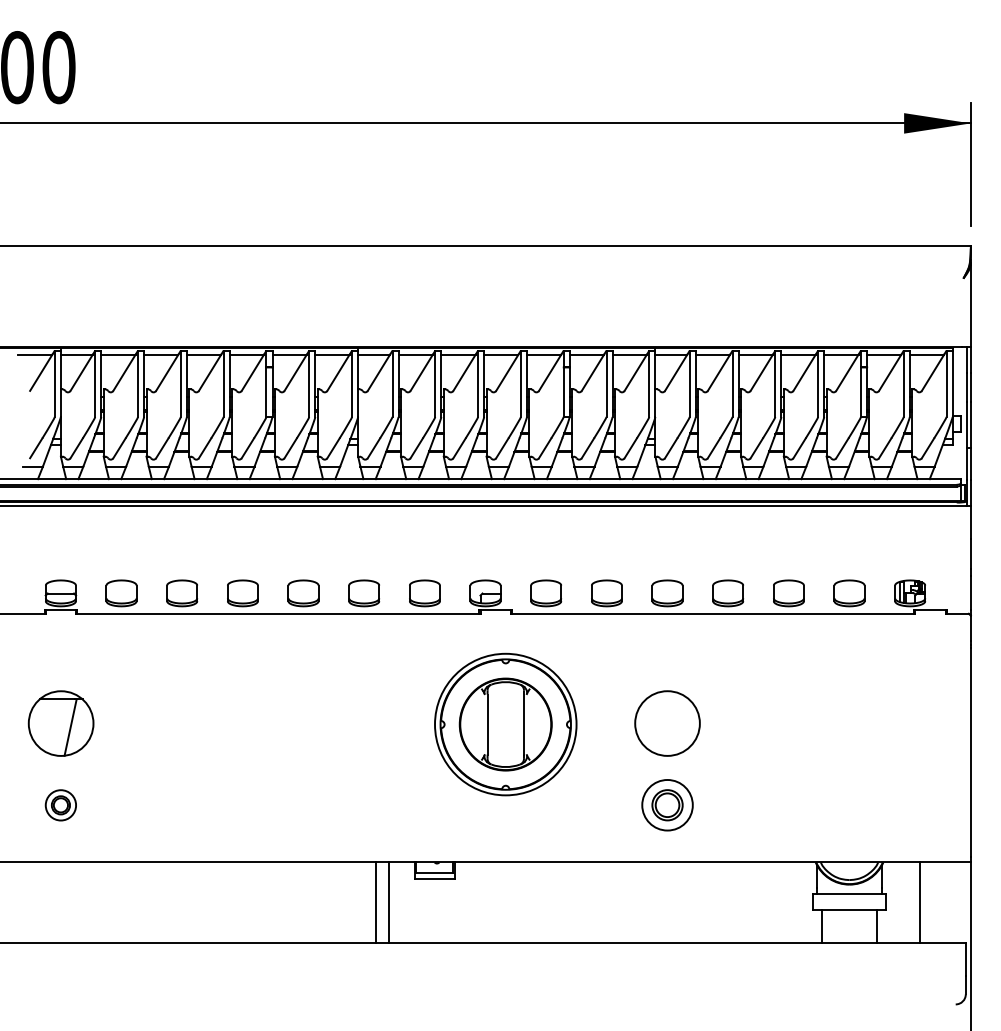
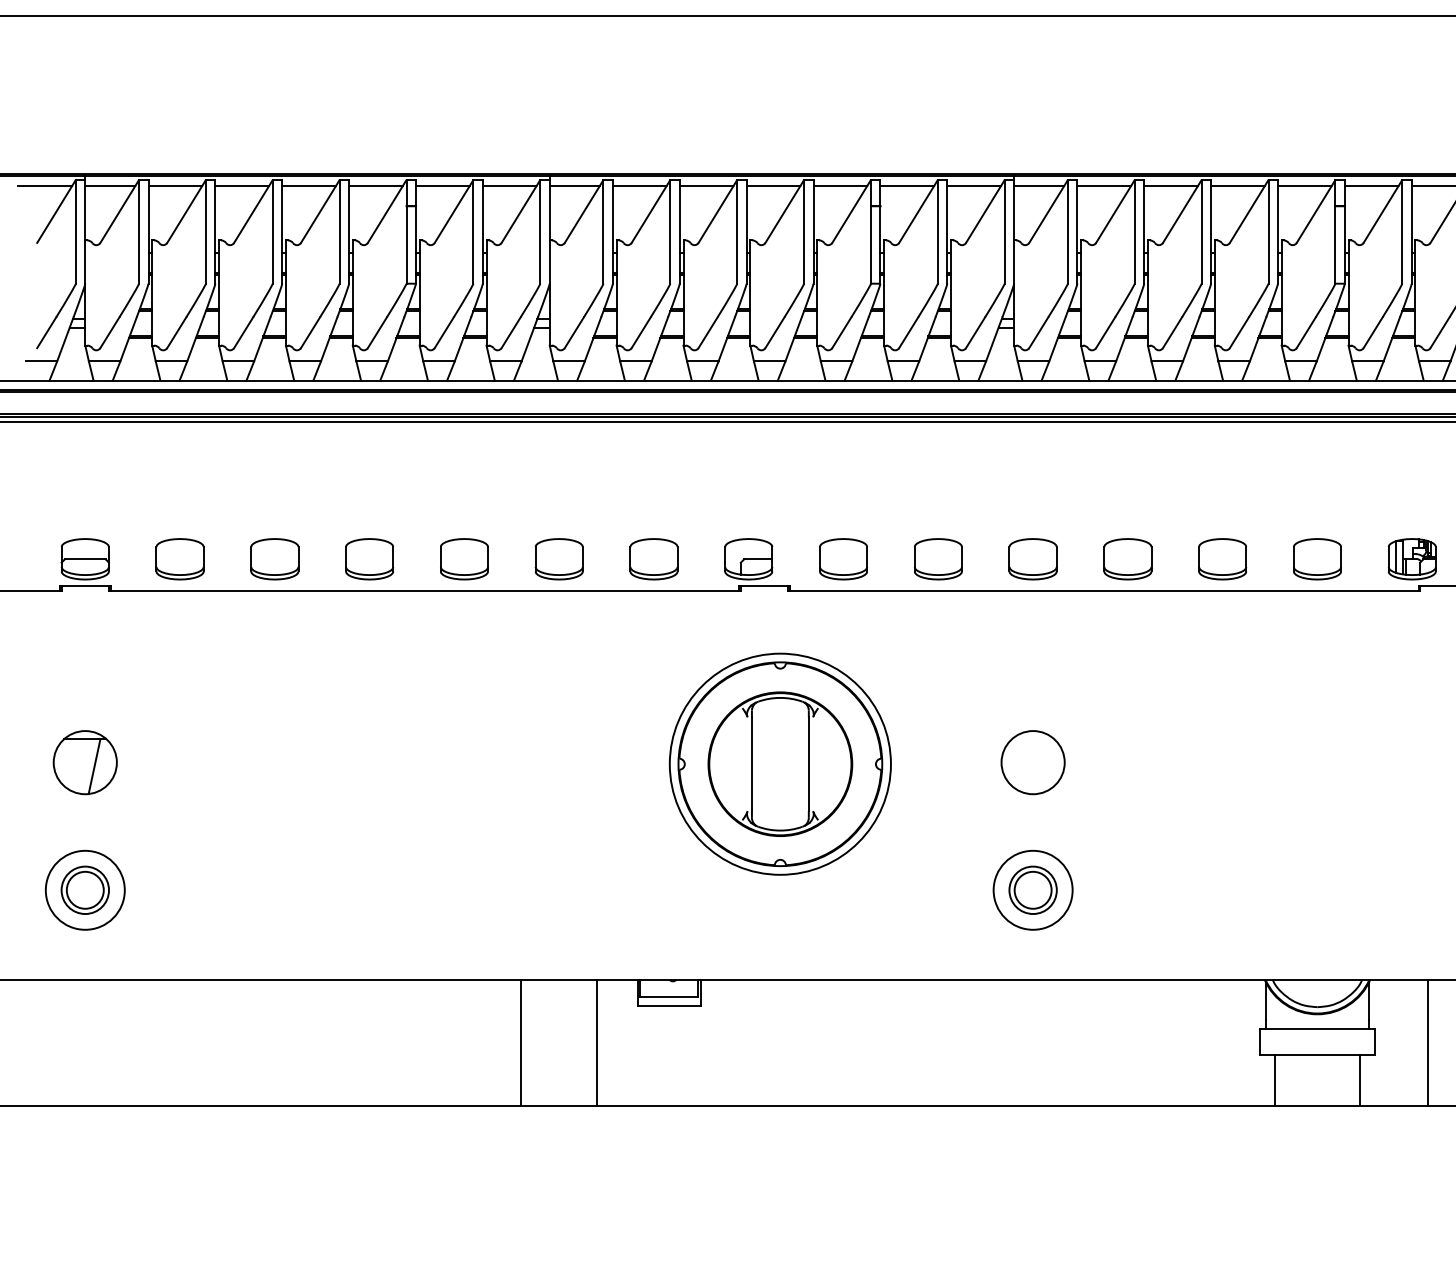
part: (60, 723) -> (84, 762), size x0.62
circle: (667, 723) -> (1033, 762), size x0.62
part: (60, 805) -> (84, 890), size x1.67
line: (375, 902) -> (520, 1042), moved

